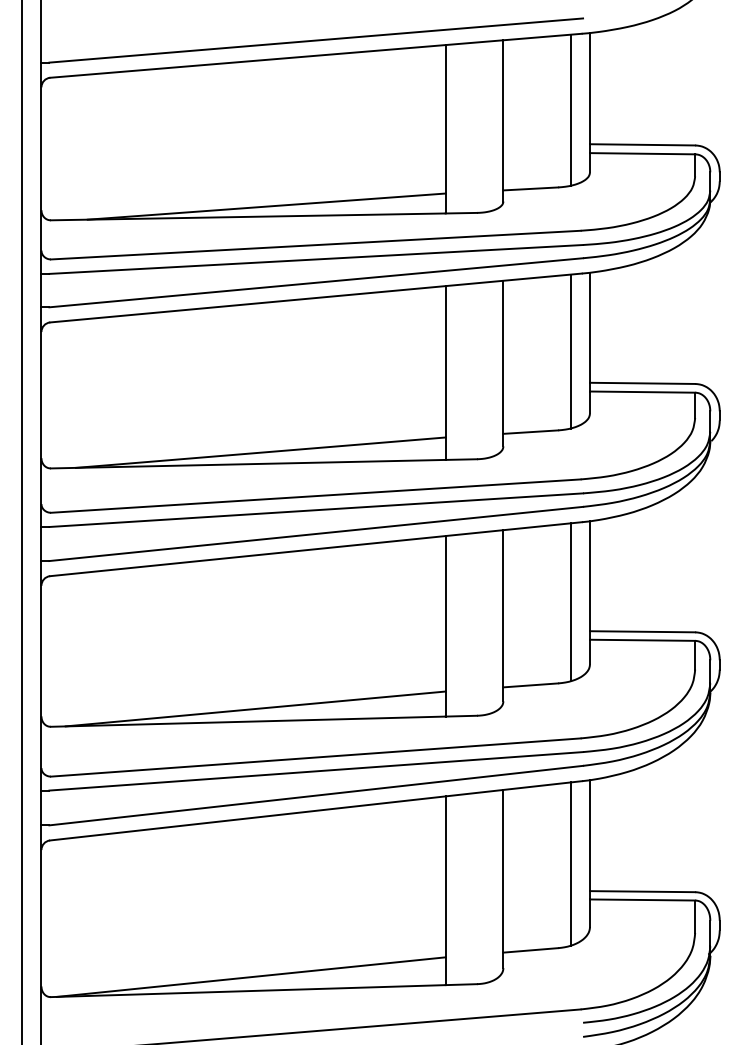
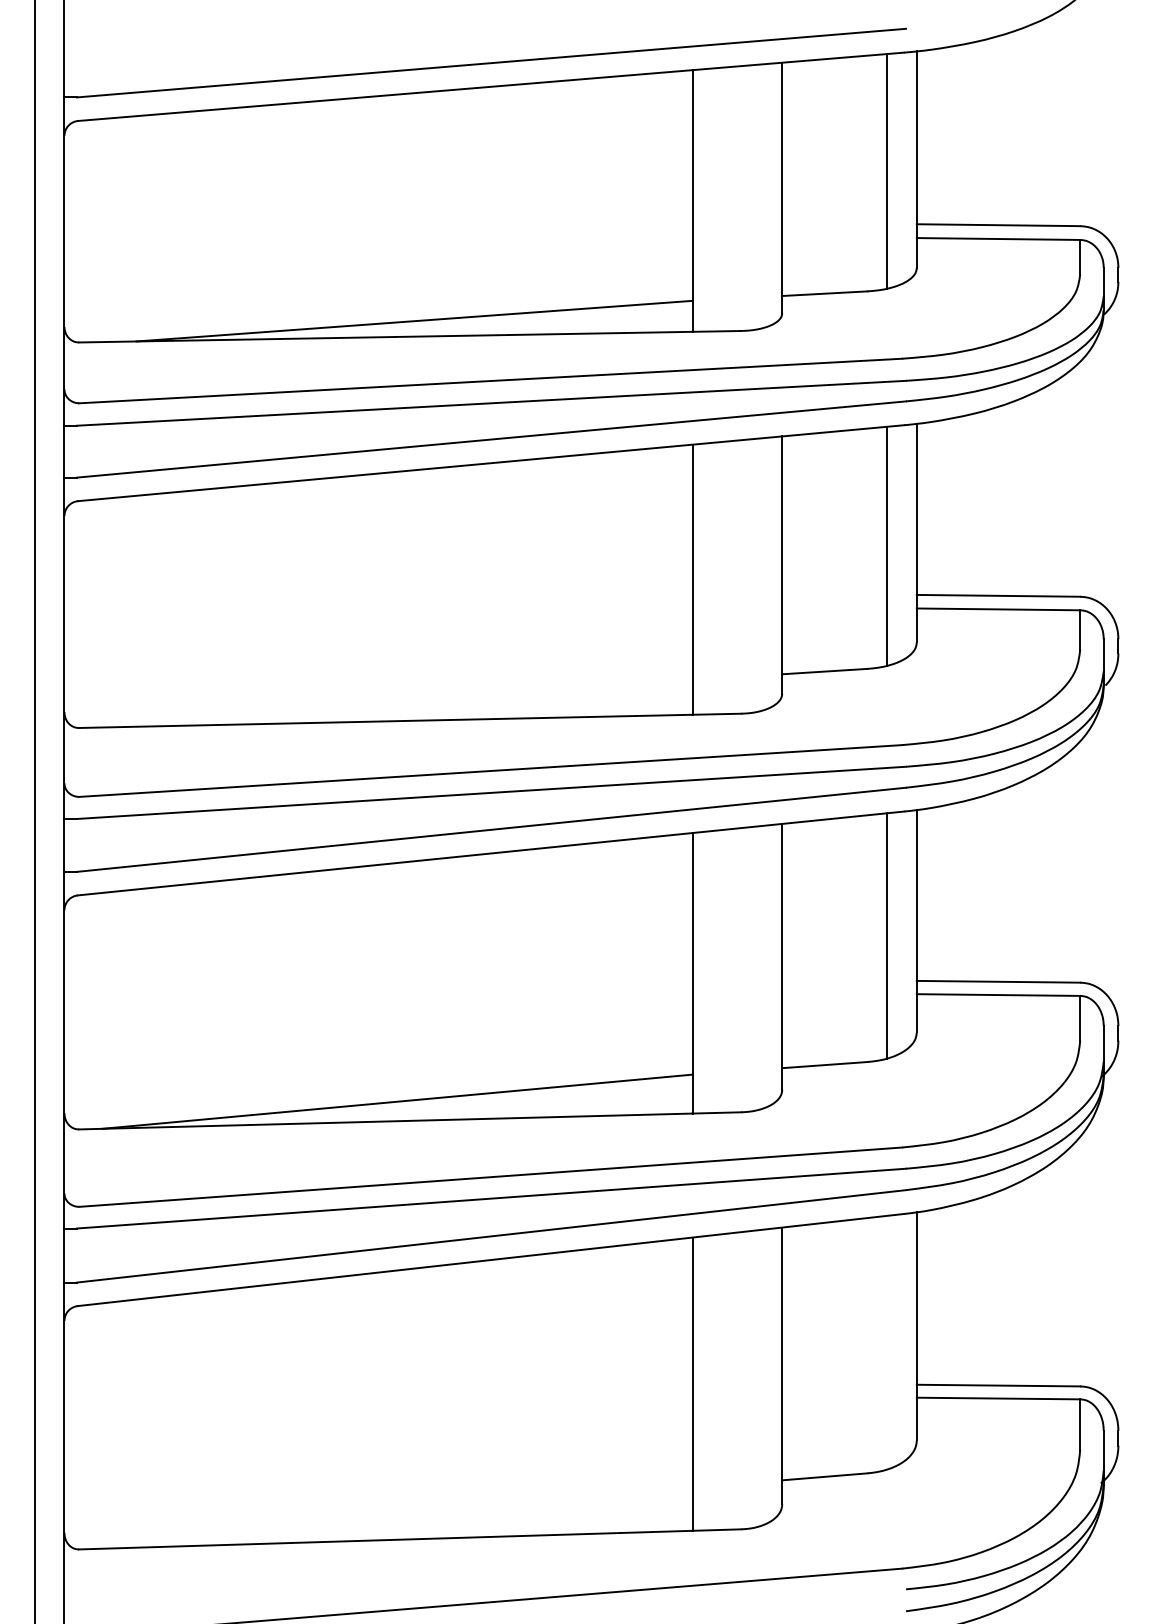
line: (260, 452) -> (404, 703), removed
line: (570, 863) -> (886, 1341), removed
line: (250, 976) -> (389, 1517), removed

